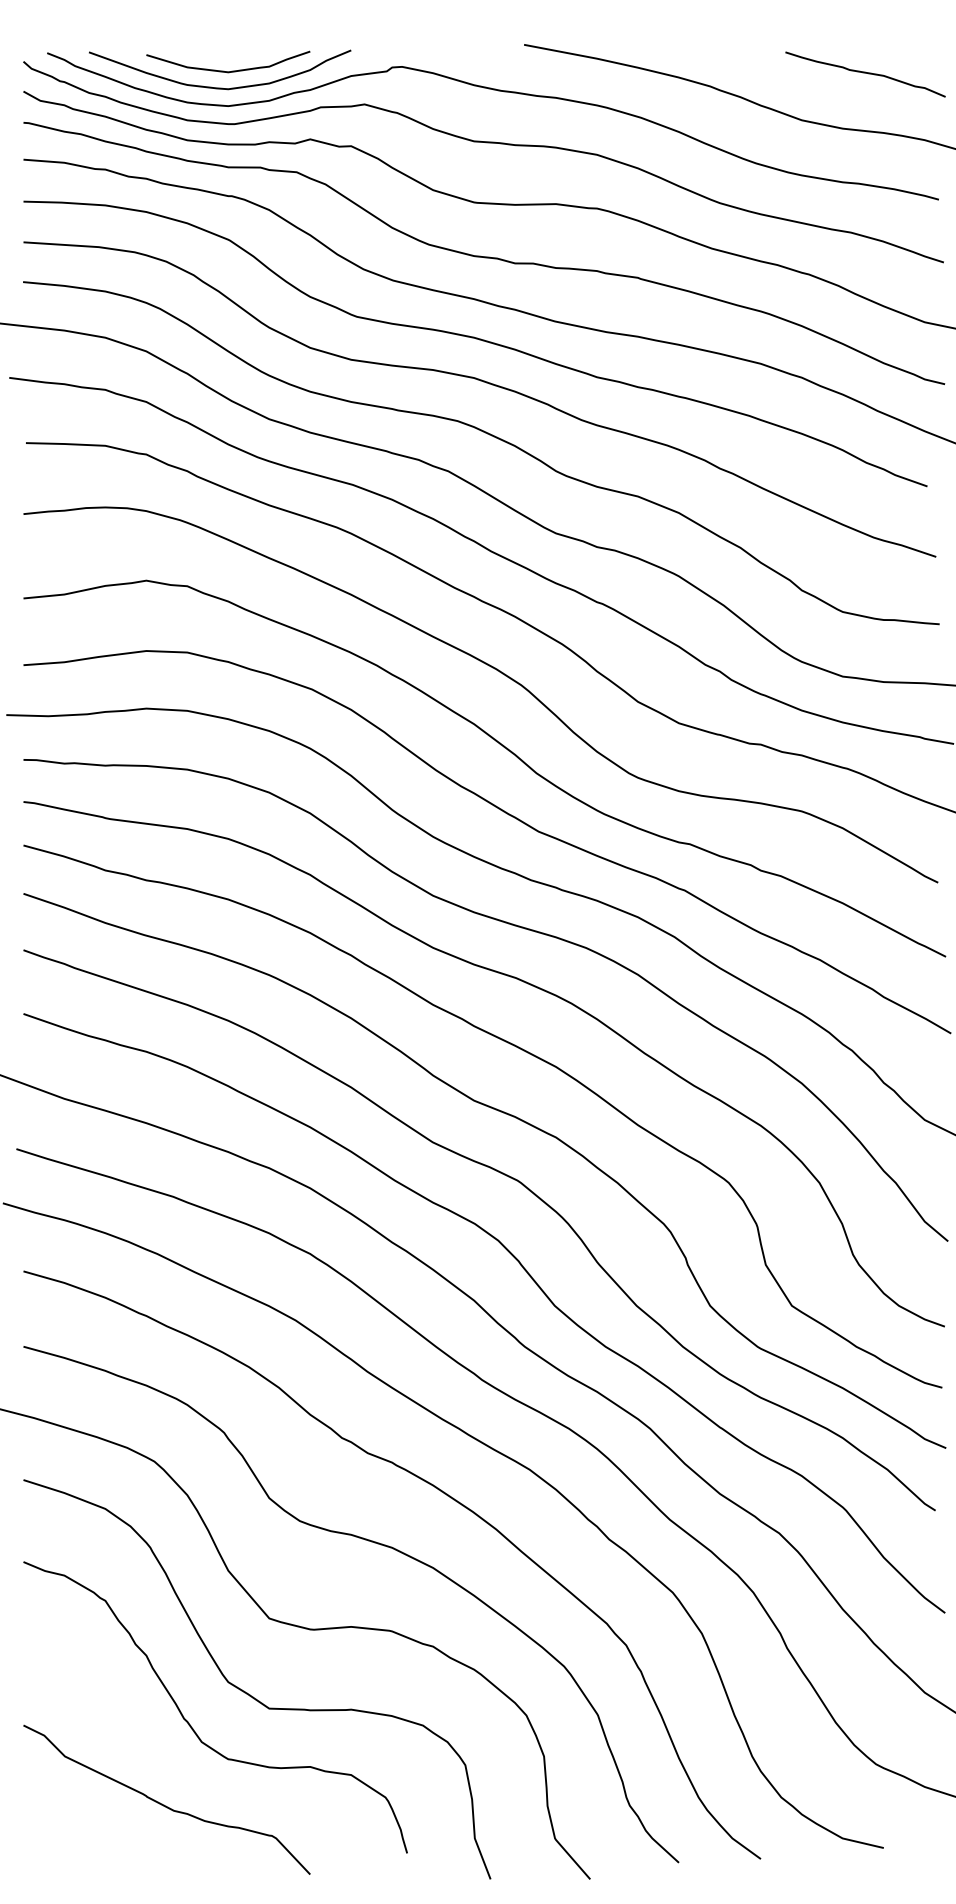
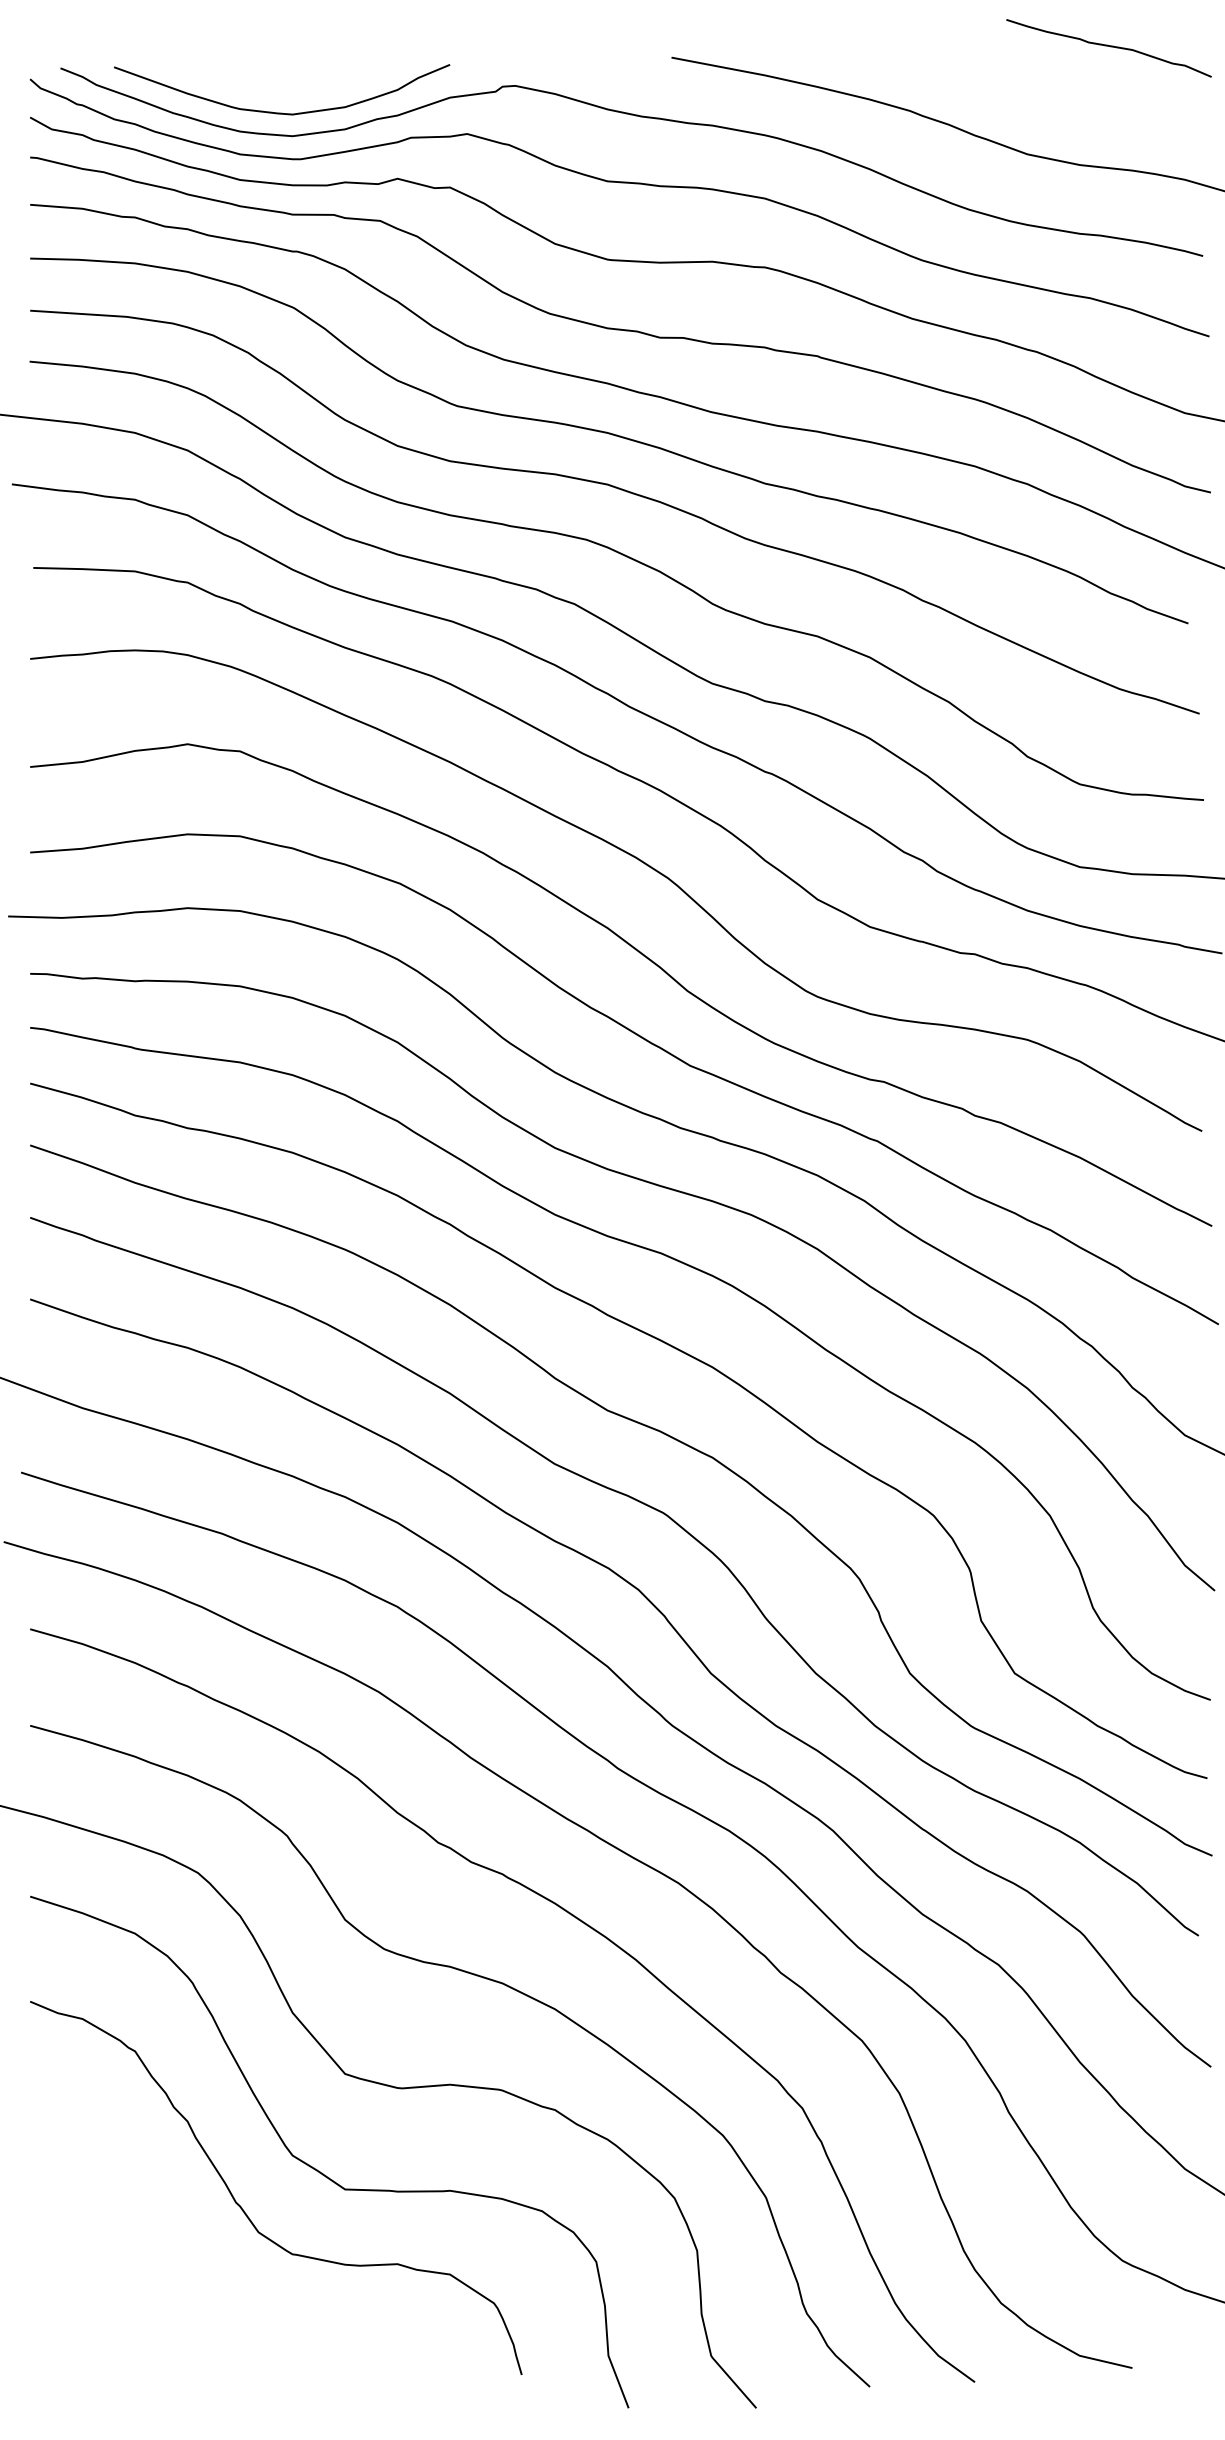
curve: (232, 70) -> (297, 90), removed
curve: (865, 73) -> (1109, 46), moved
curve: (164, 1804) -> (210, 2312), removed

